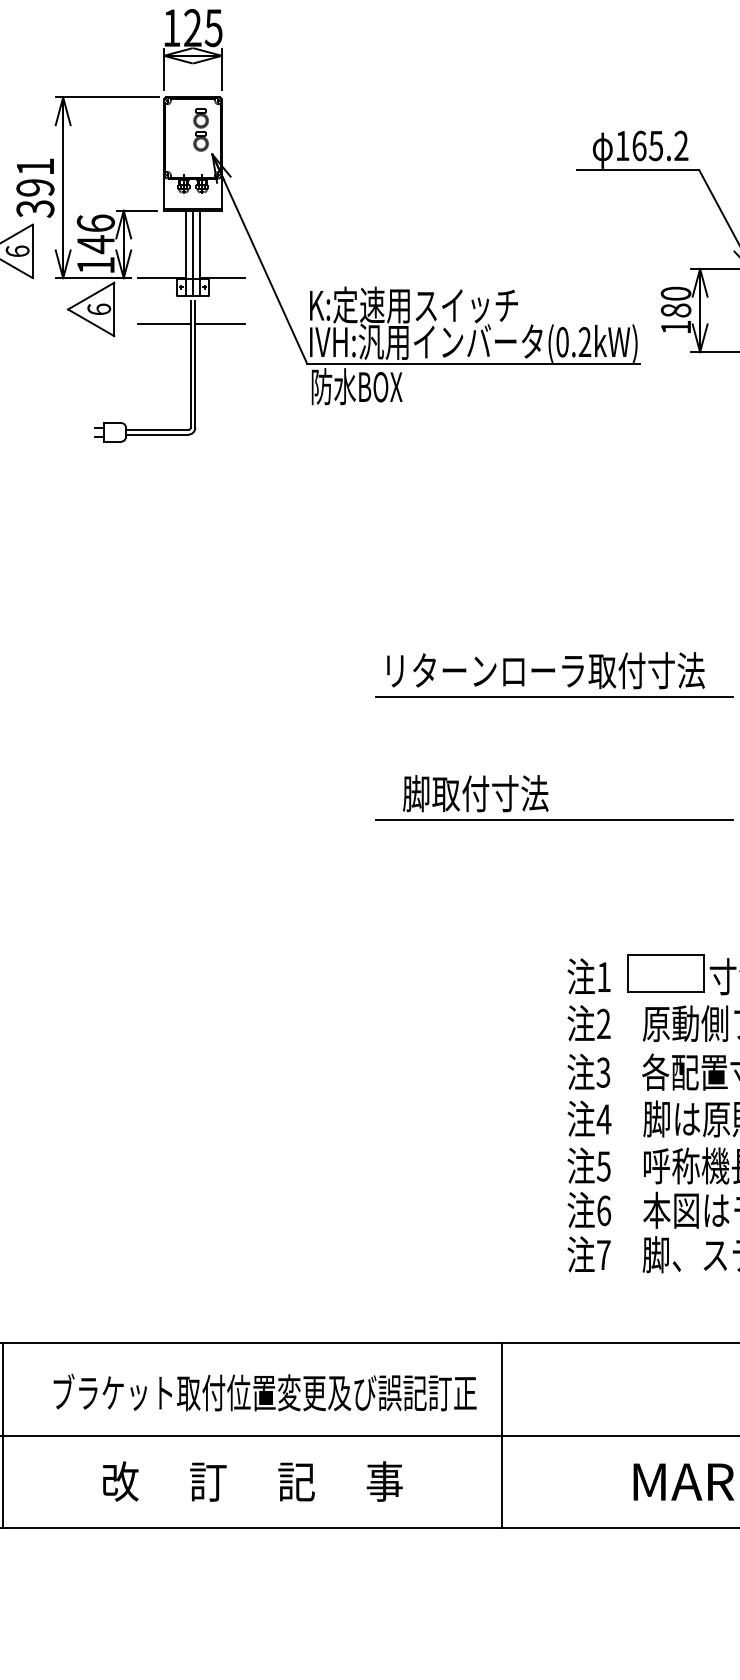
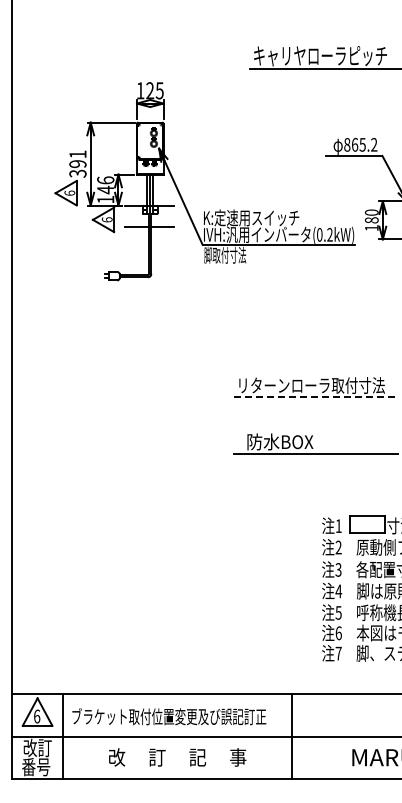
text: (623, 145) -> (347, 144), 165.2 -> 865.2
text: (357, 384) -> (225, 254), 防水BOX -> 脚取付寸法
line: (555, 696) -> (316, 397), solid -> dashed
text: (474, 792) -> (279, 441), 脚取付寸法 -> 防水BOX
text: (265, 1392) -> (169, 716), moved

